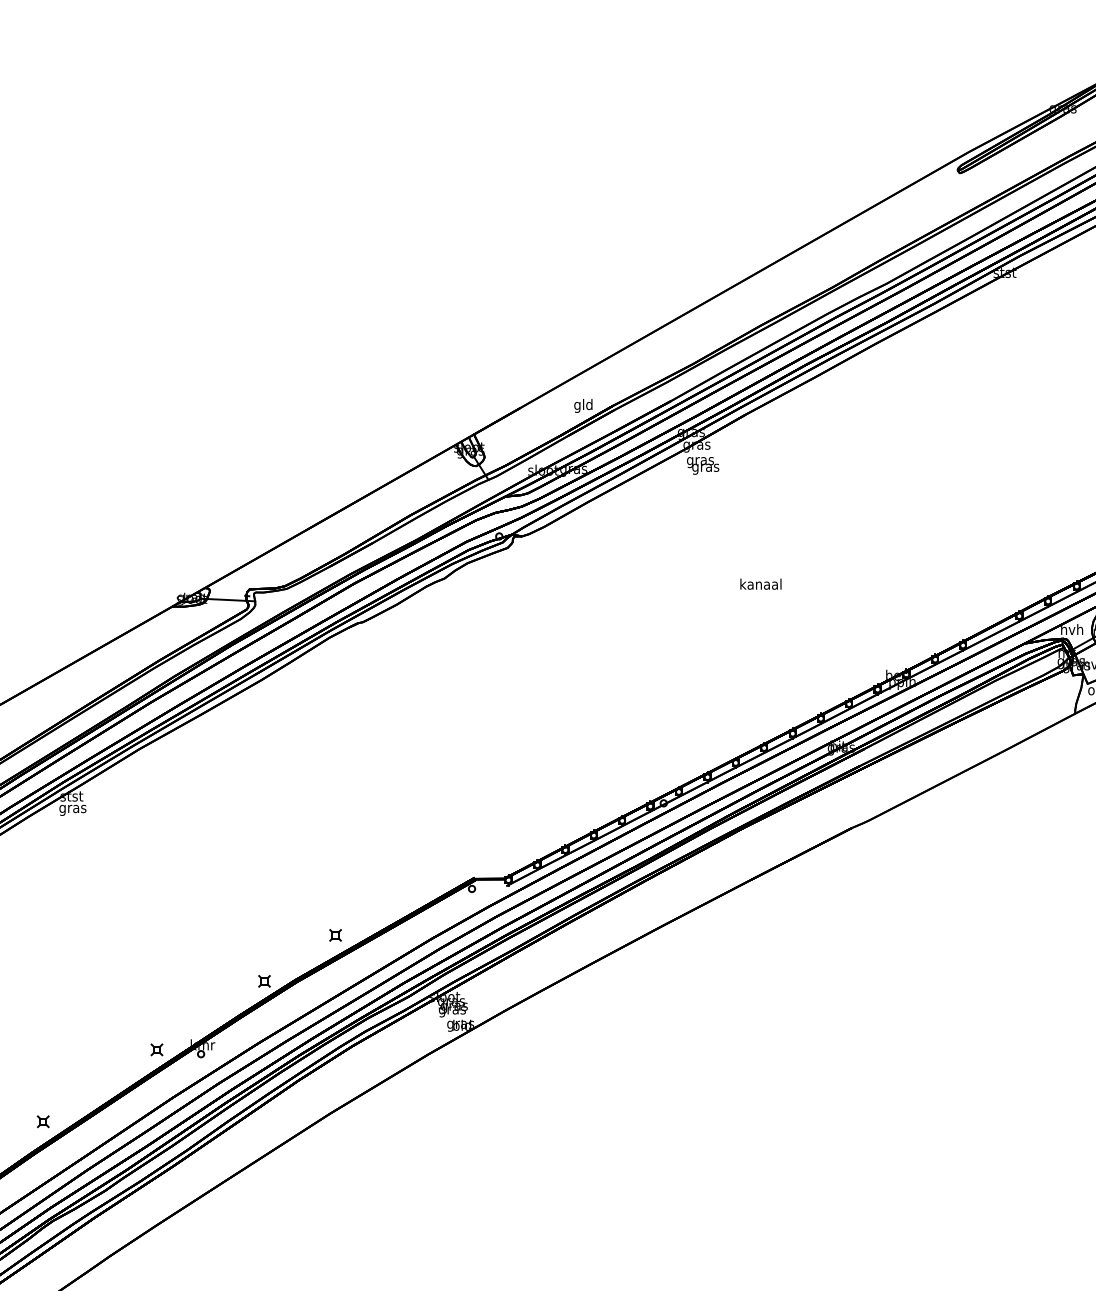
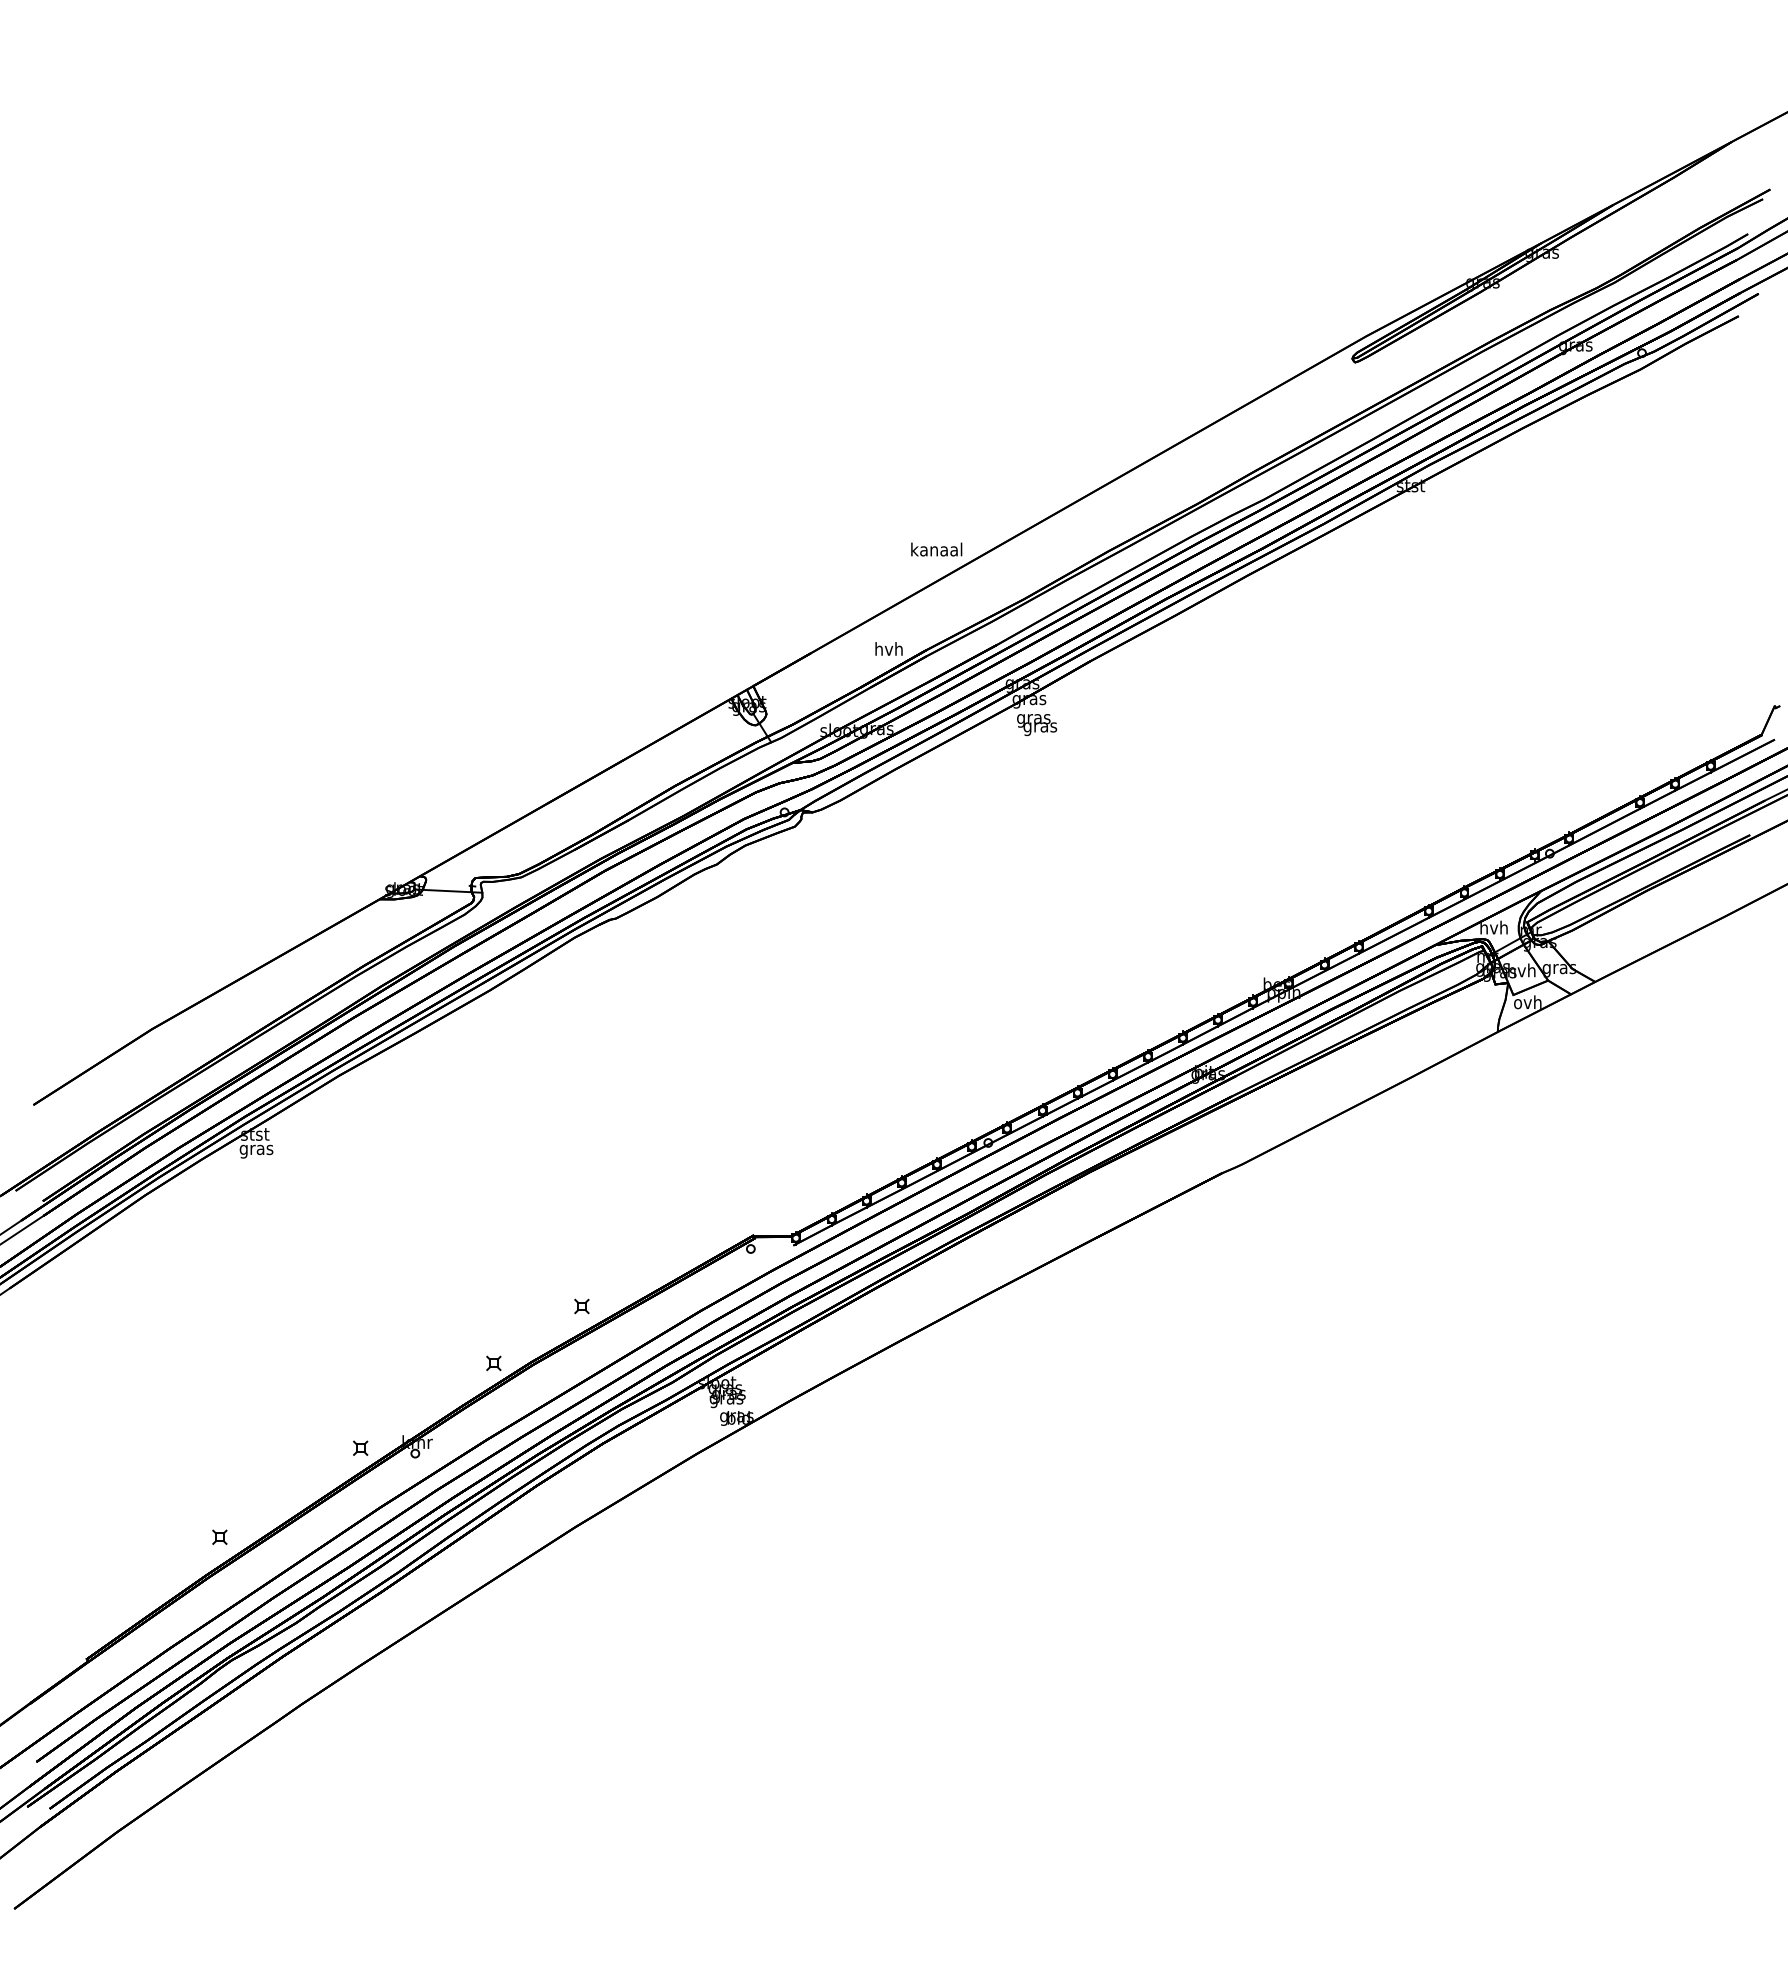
text: (583, 405) -> (888, 650), gld -> hvh
text: (760, 584) -> (936, 549), moved

